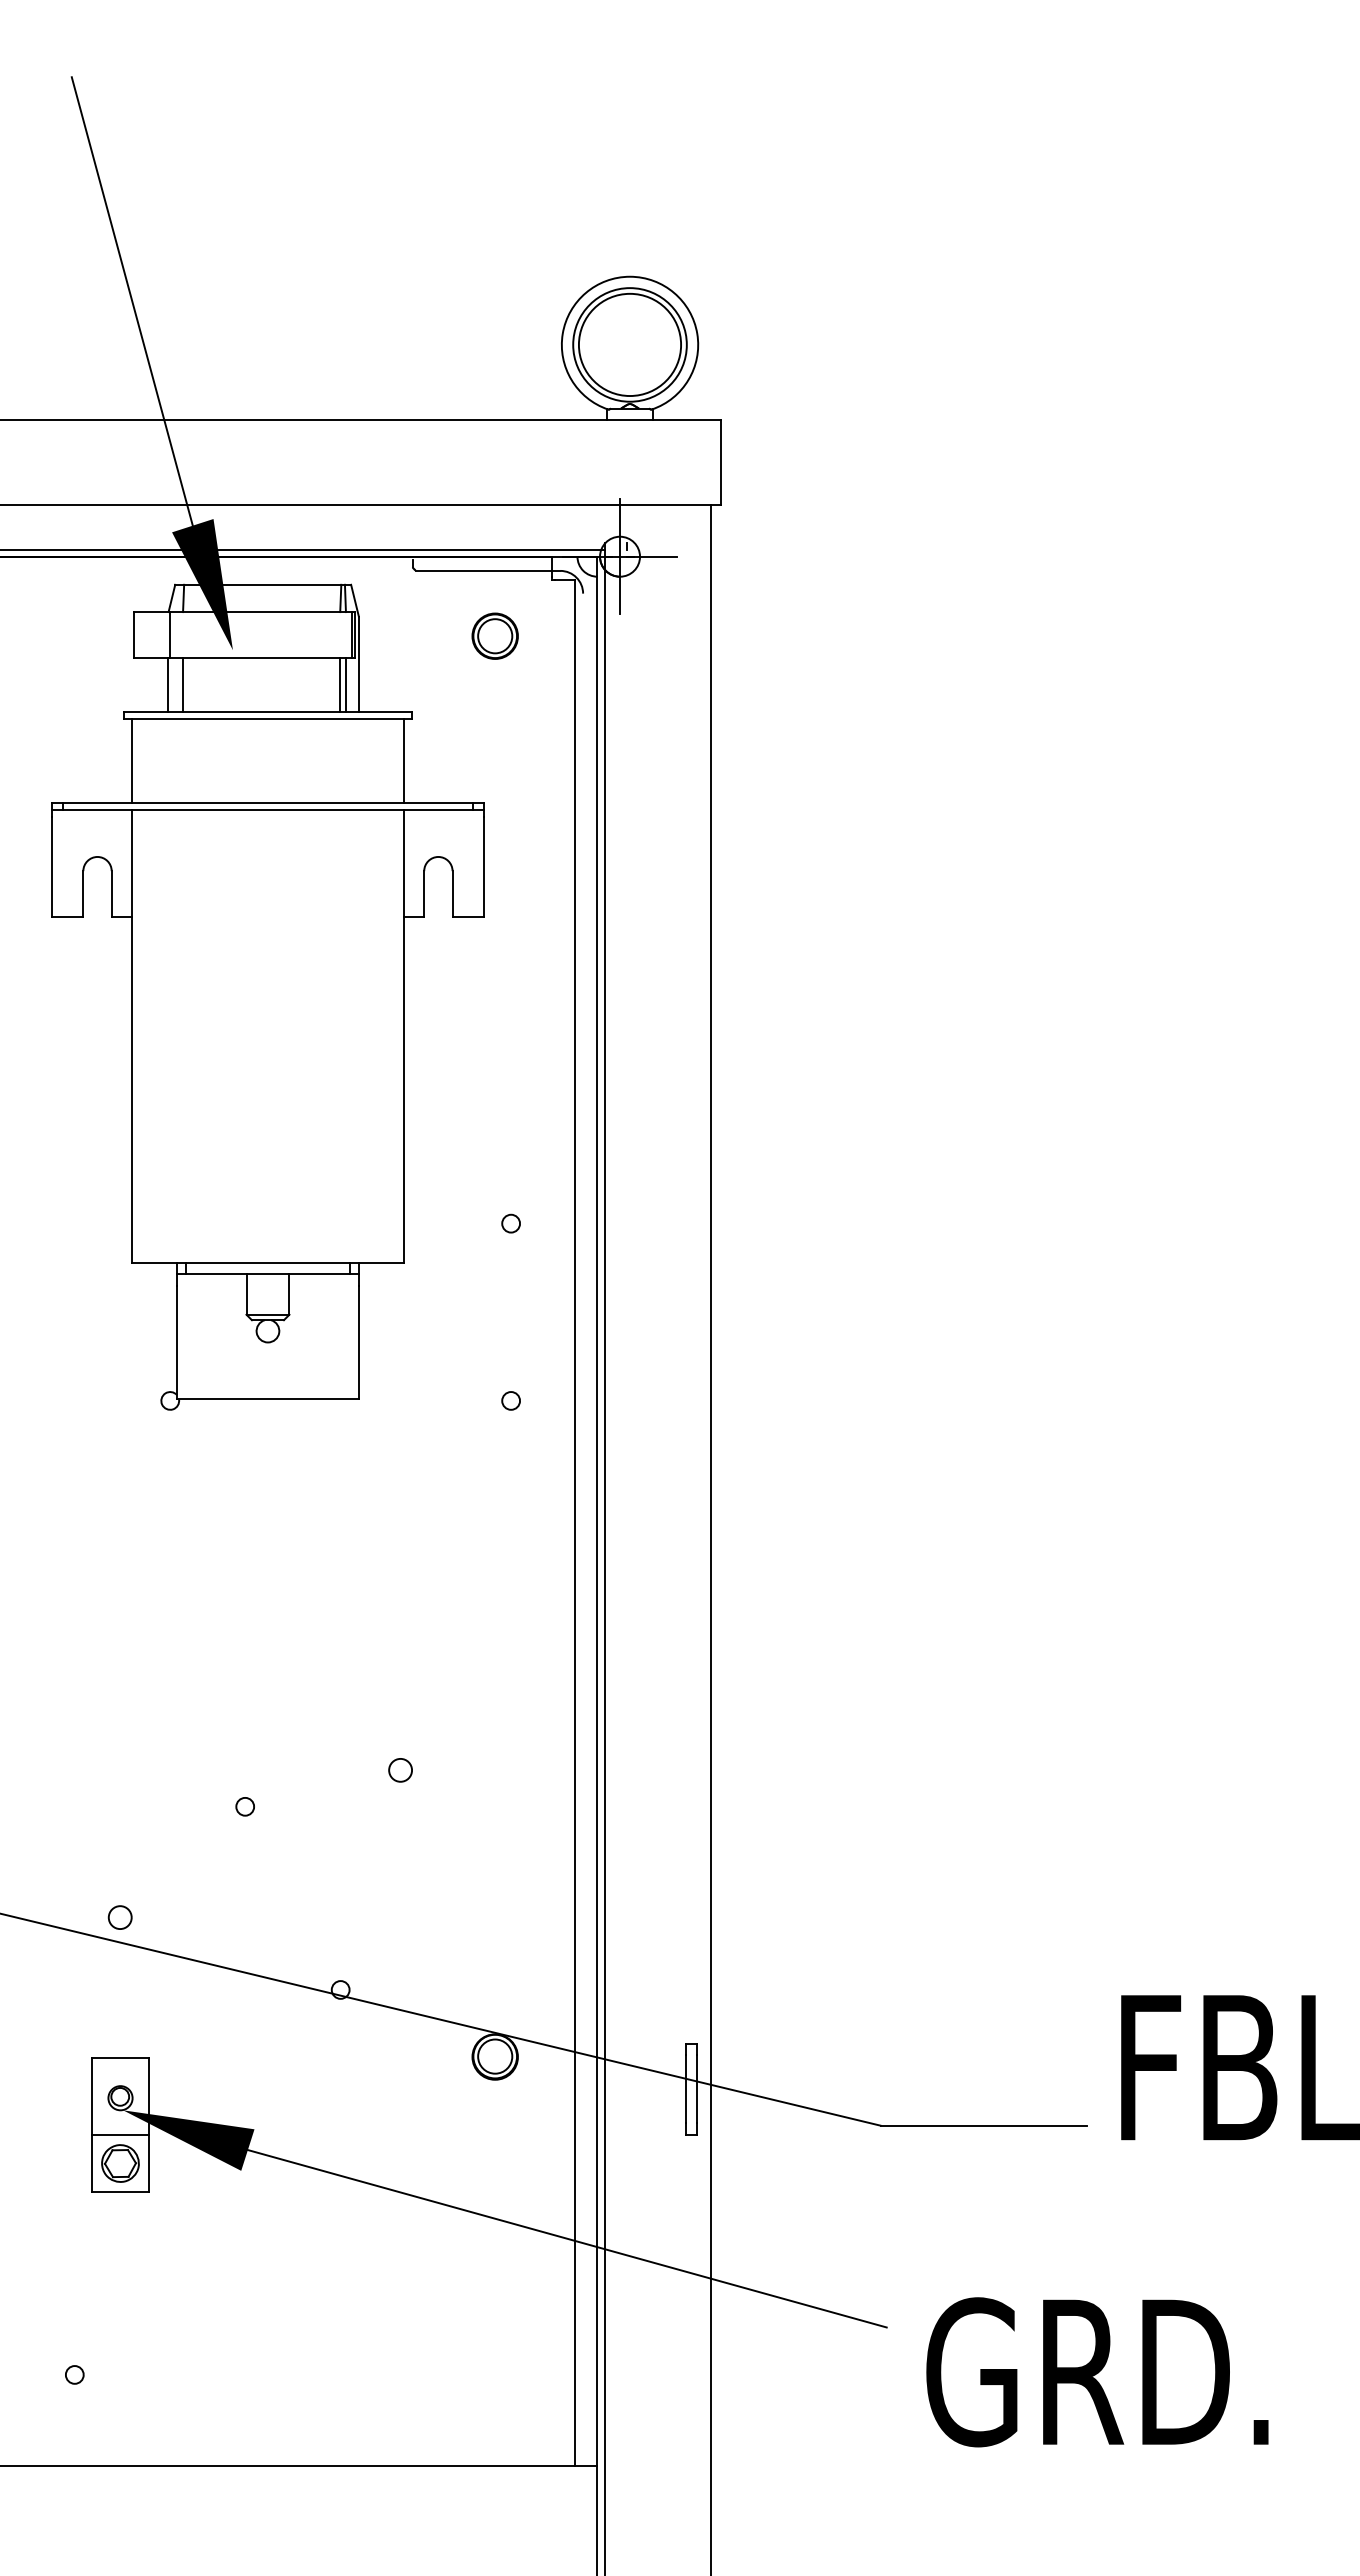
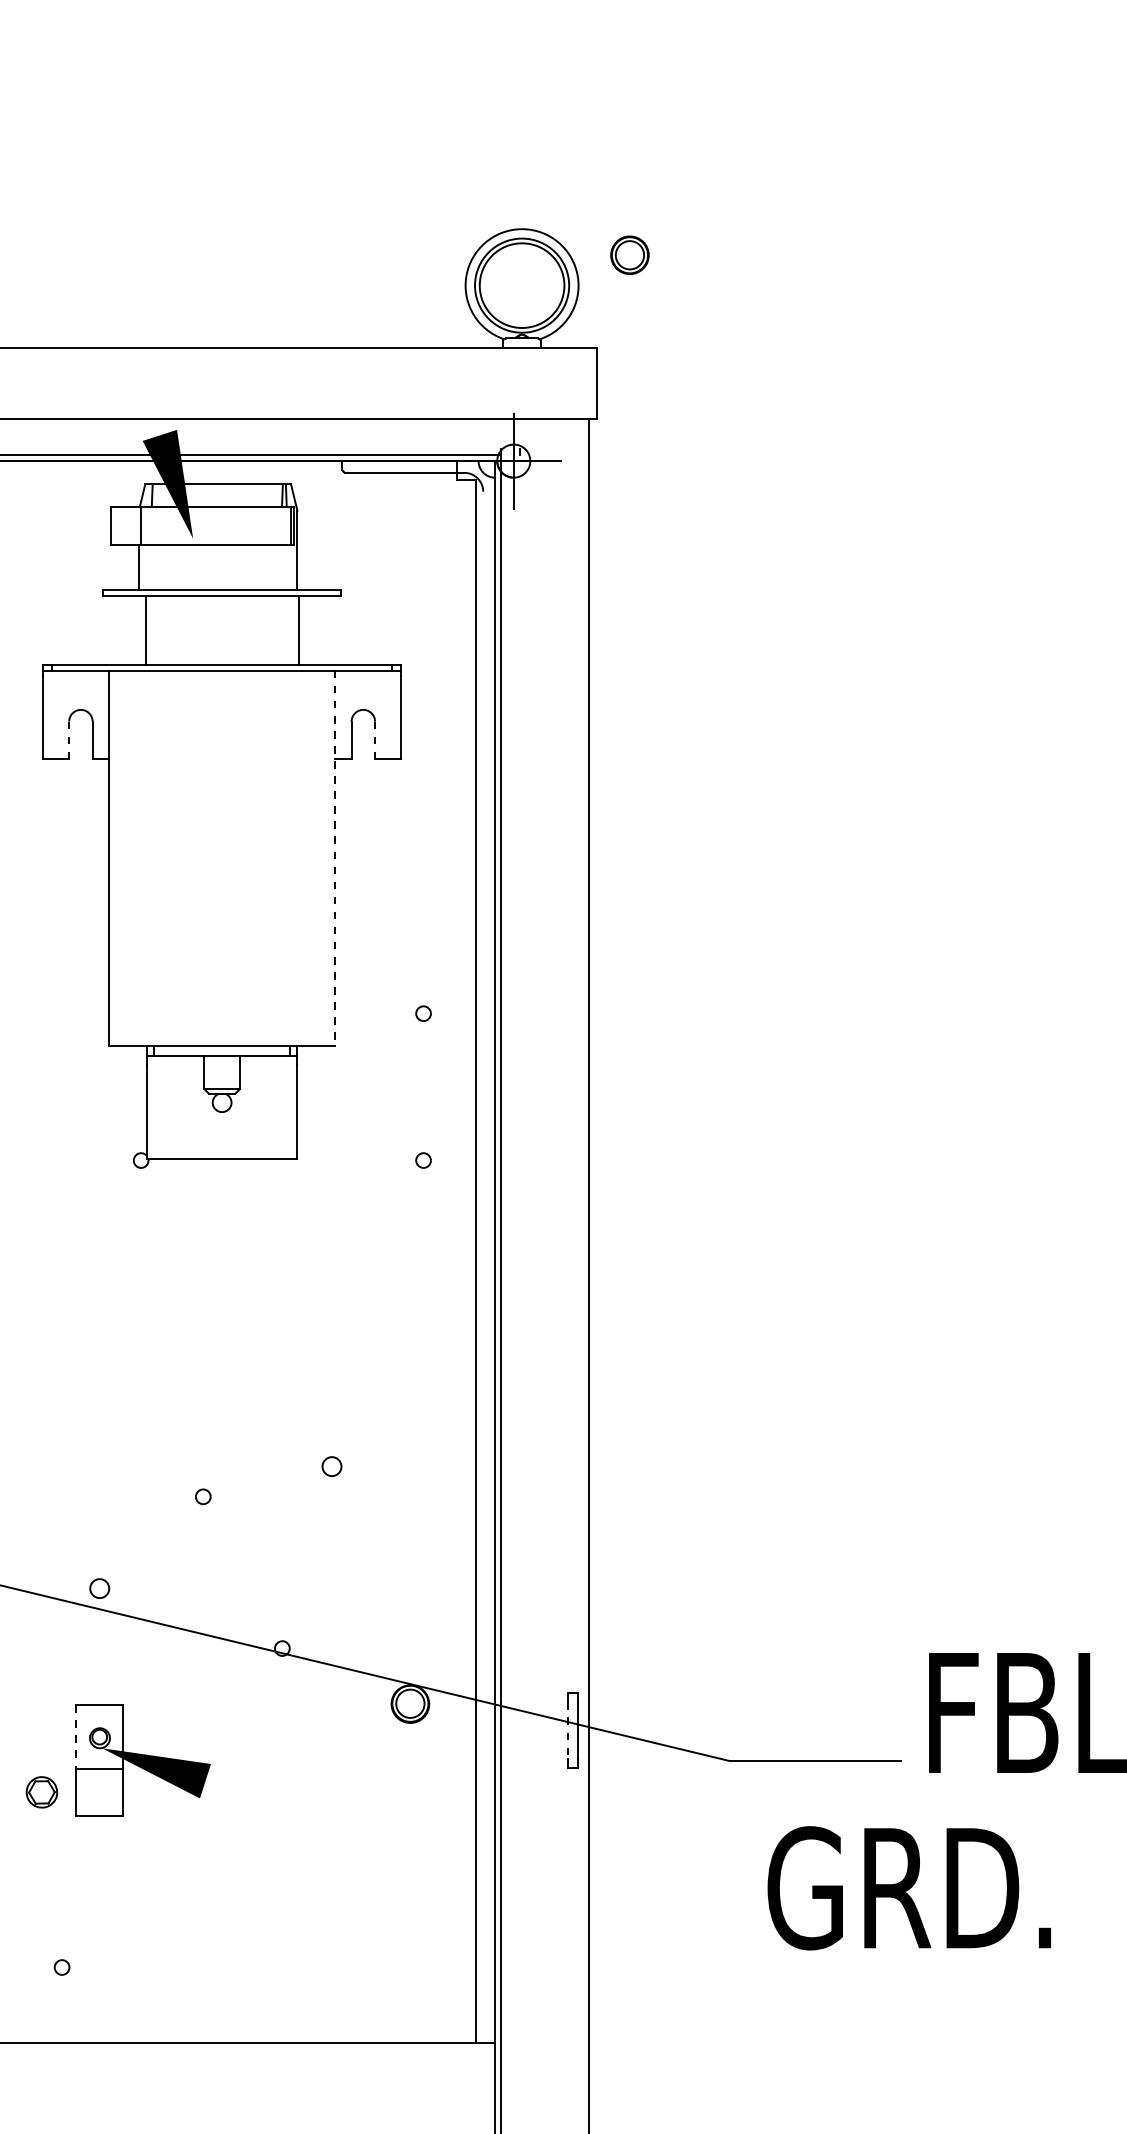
line: (131, 301) -> (109, 249), removed
part: (494, 635) -> (629, 254), moved
line: (182, 684) -> (151, 567), removed
line: (340, 684) -> (282, 567), removed
line: (346, 684) -> (287, 567), removed
line: (131, 760) -> (146, 629), moved
line: (404, 760) -> (298, 629), moved
line: (83, 893) -> (69, 740), solid -> dashed
line: (452, 893) -> (375, 740), solid -> dashed
line: (404, 1036) -> (335, 858), solid -> dashed
line: (685, 2089) -> (568, 1731), solid -> dashed
line: (92, 2097) -> (76, 1737), solid -> dashed
part: (120, 2163) -> (41, 1792), moved
line: (566, 2238) -> (469, 1854), removed
text: (1097, 2372) -> (909, 1888), moved

